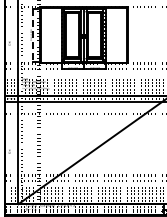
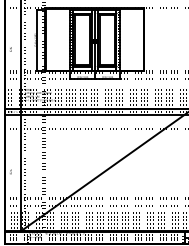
line: (32, 35) -> (36, 40), dashed -> solid

